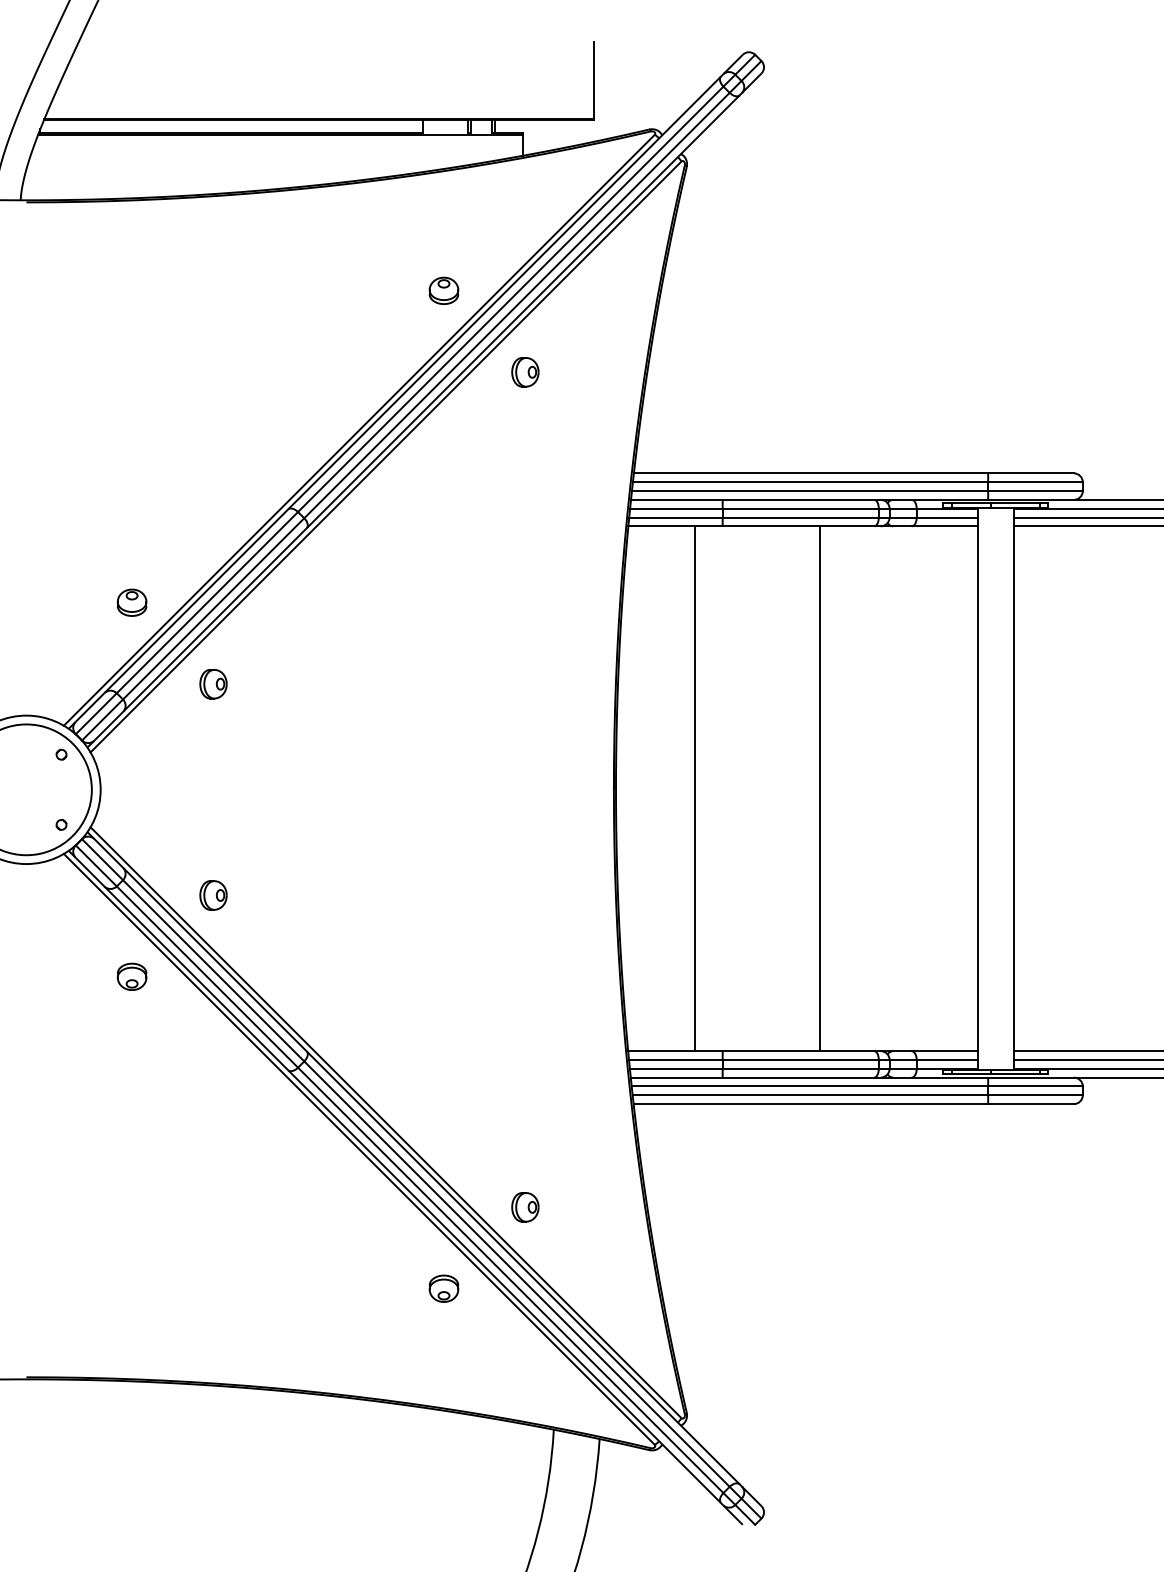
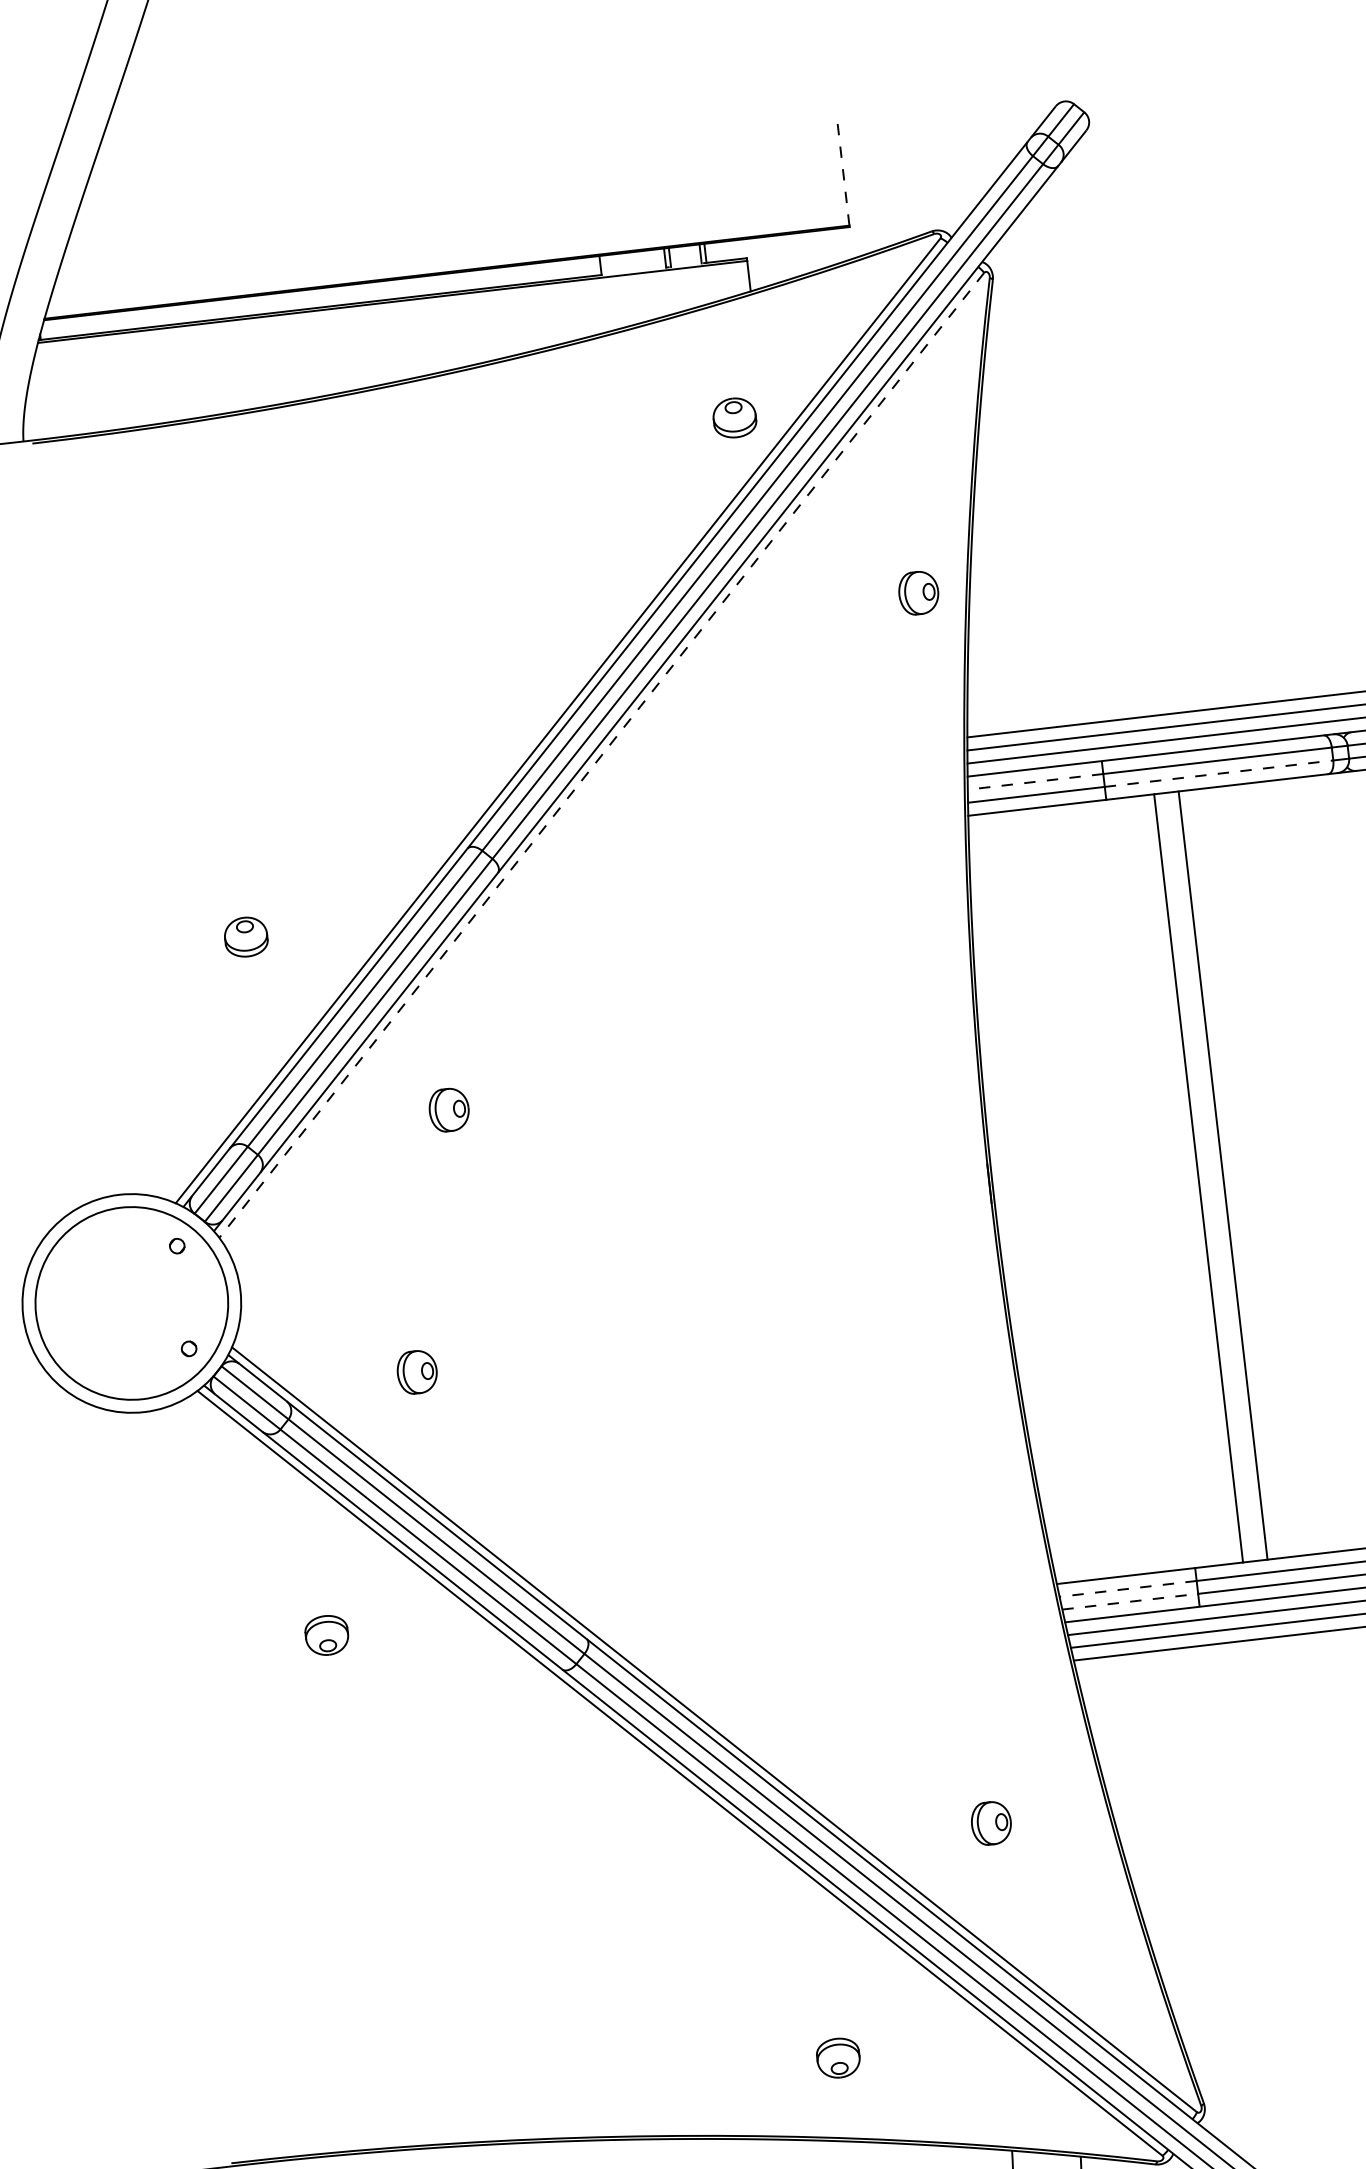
line: (594, 80) -> (843, 168), solid -> dashed
part: (443, 290) -> (733, 417), moved
part: (525, 372) -> (918, 593), moved
line: (385, 457) -> (601, 756), solid -> dashed
line: (675, 508) -> (1034, 781), solid -> dashed
line: (801, 517) -> (1220, 773), solid -> dashed
part: (131, 602) -> (245, 936), moved
part: (213, 684) -> (449, 1110), moved
line: (695, 788) -> (1198, 1178), moved
line: (820, 788) -> (1223, 1175), moved
part: (213, 895) -> (417, 1372), moved
part: (131, 976) -> (326, 1635), moved
line: (675, 1059) -> (1127, 1588), solid -> dashed
line: (676, 1068) -> (1130, 1601), solid -> dashed
part: (525, 1207) -> (991, 1823), moved
part: (443, 1288) -> (837, 2057), moved

